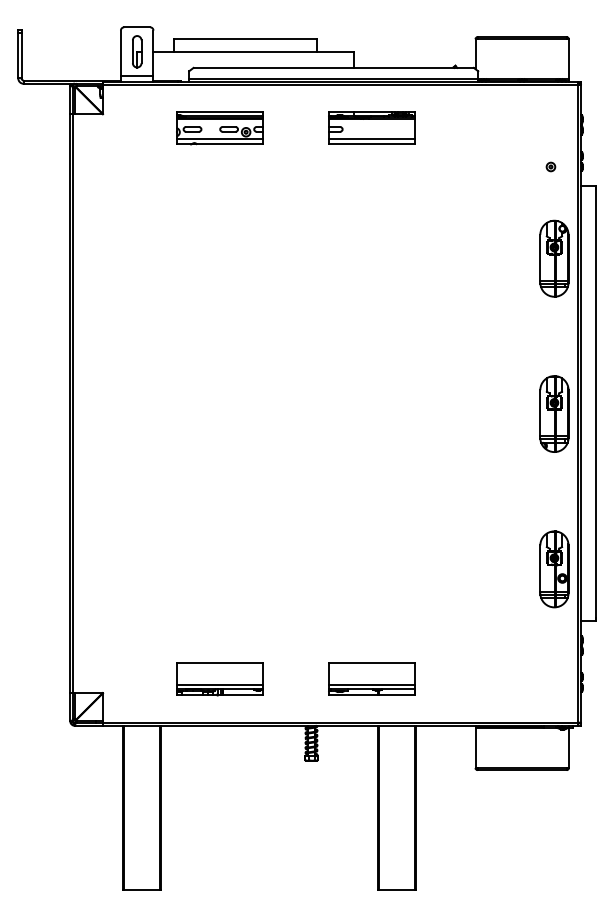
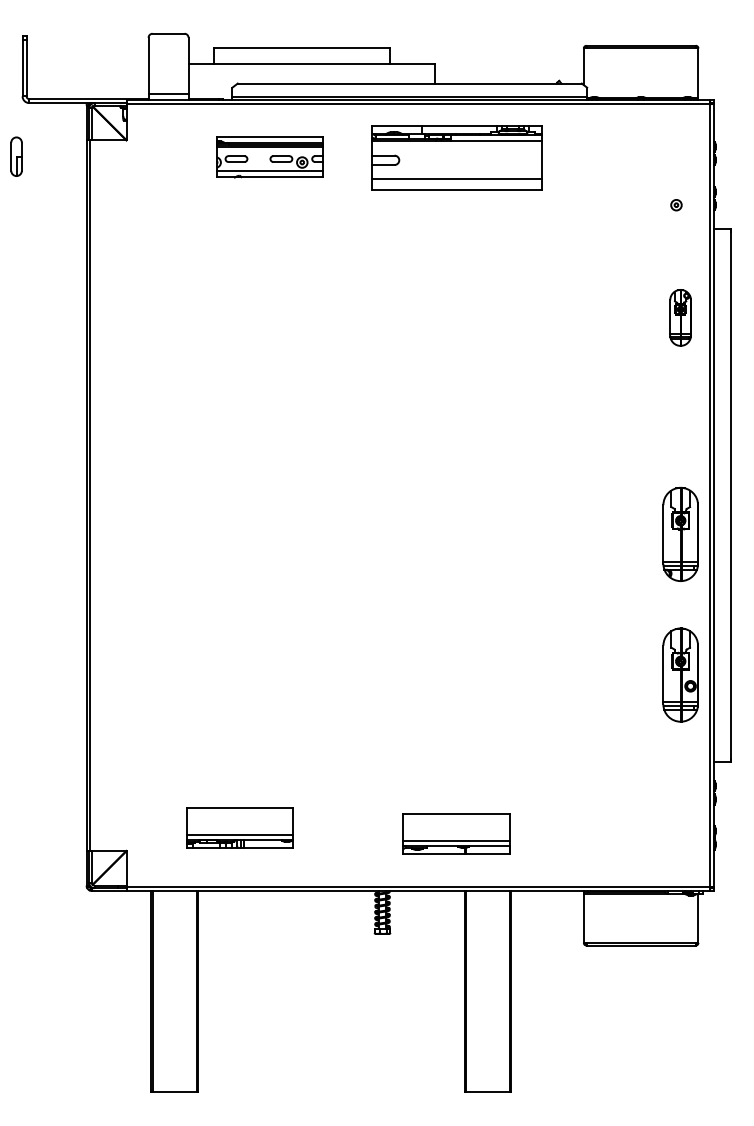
part: (137, 51) -> (16, 156), moved
part: (371, 127) -> (456, 156), size x1.6
part: (554, 258) -> (680, 317), size x0.6
part: (554, 413) -> (680, 533), moved
part: (554, 568) -> (680, 674), moved
part: (219, 678) -> (239, 827), moved

